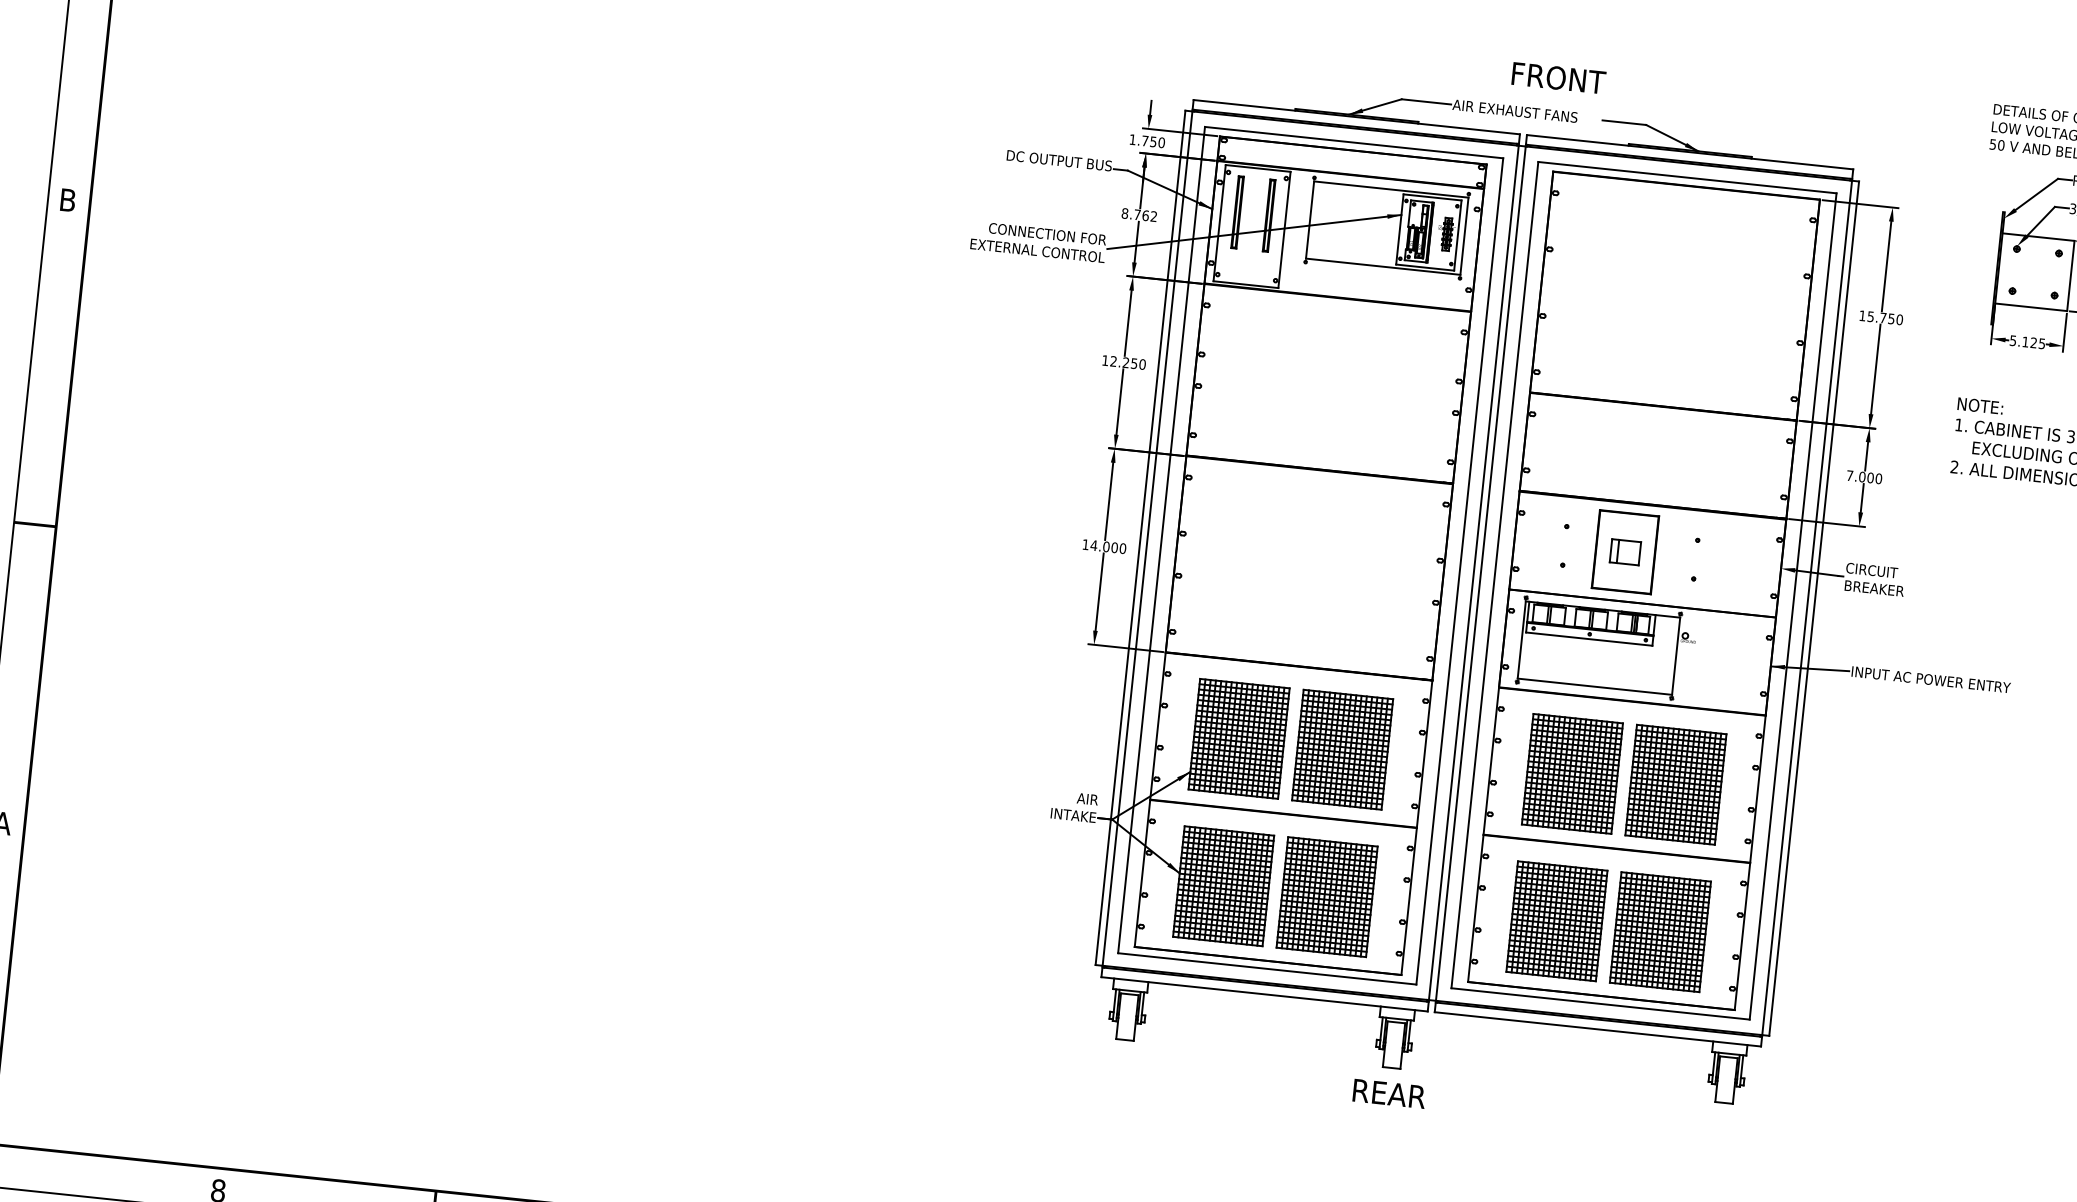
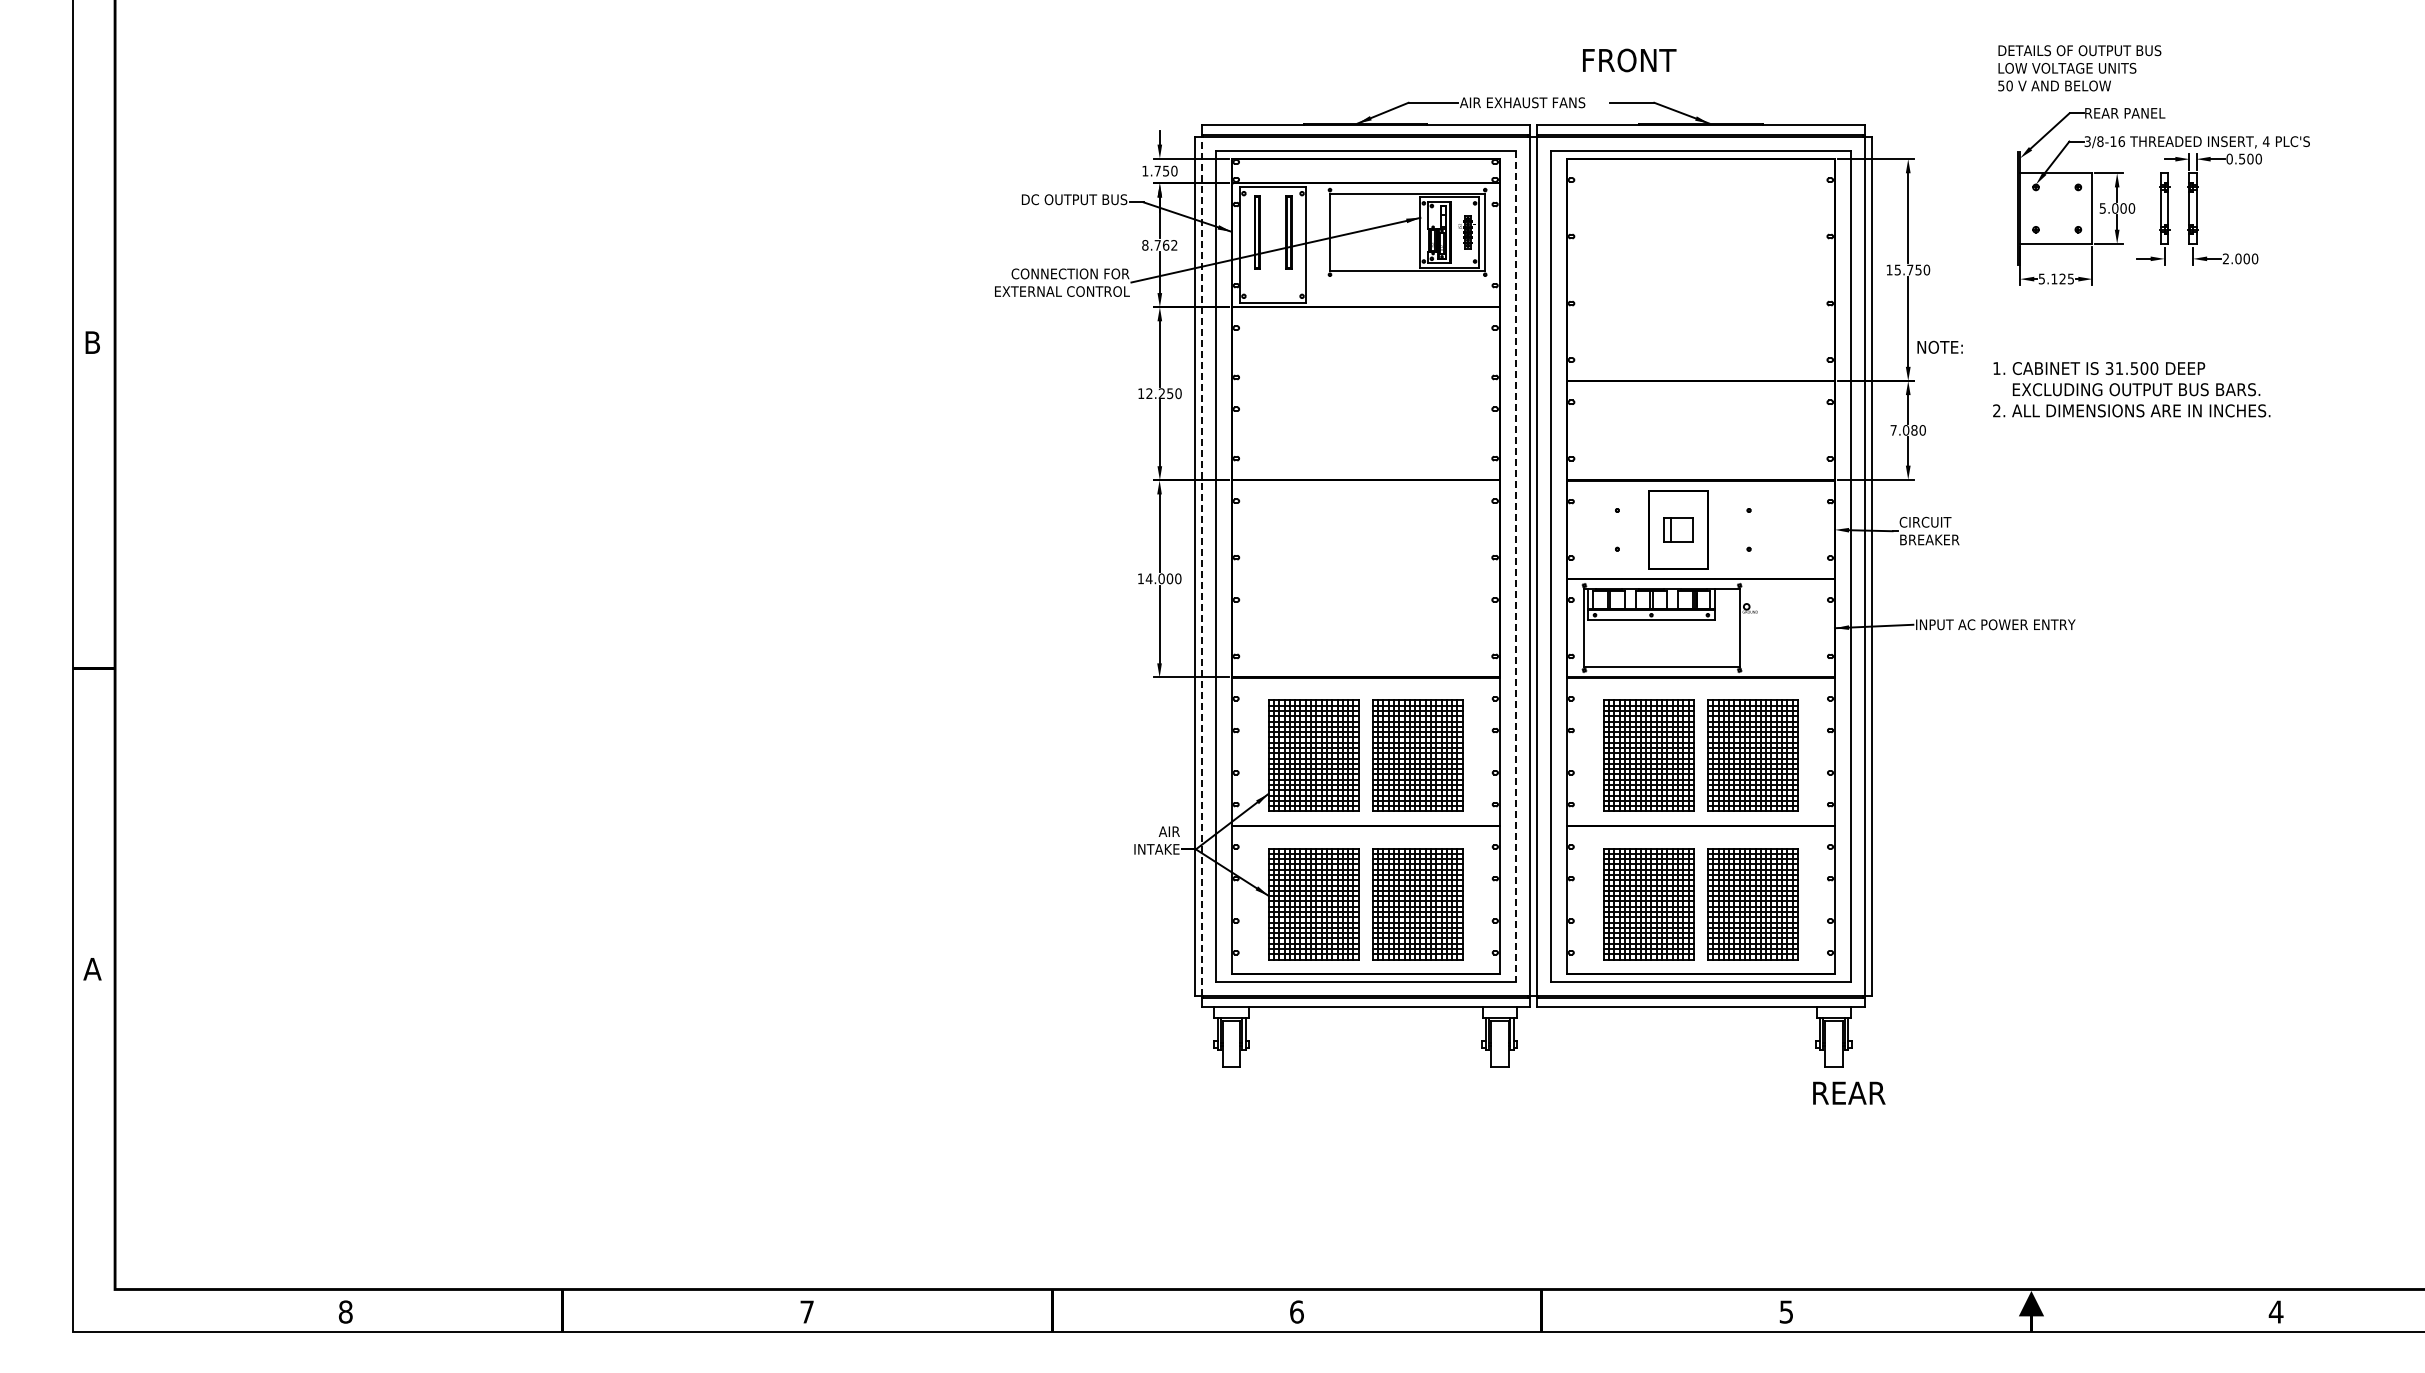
text: (1558, 78) -> (1629, 60), moved
text: (1979, 405) -> (1939, 346), moved
text: (1870, 478) -> (1914, 430), 7.000 -> 7.080
line: (1147, 538) -> (1201, 566), solid -> dashed
line: (1459, 571) -> (1515, 566), solid -> dashed
text: (1389, 1093) -> (1849, 1092), moved

